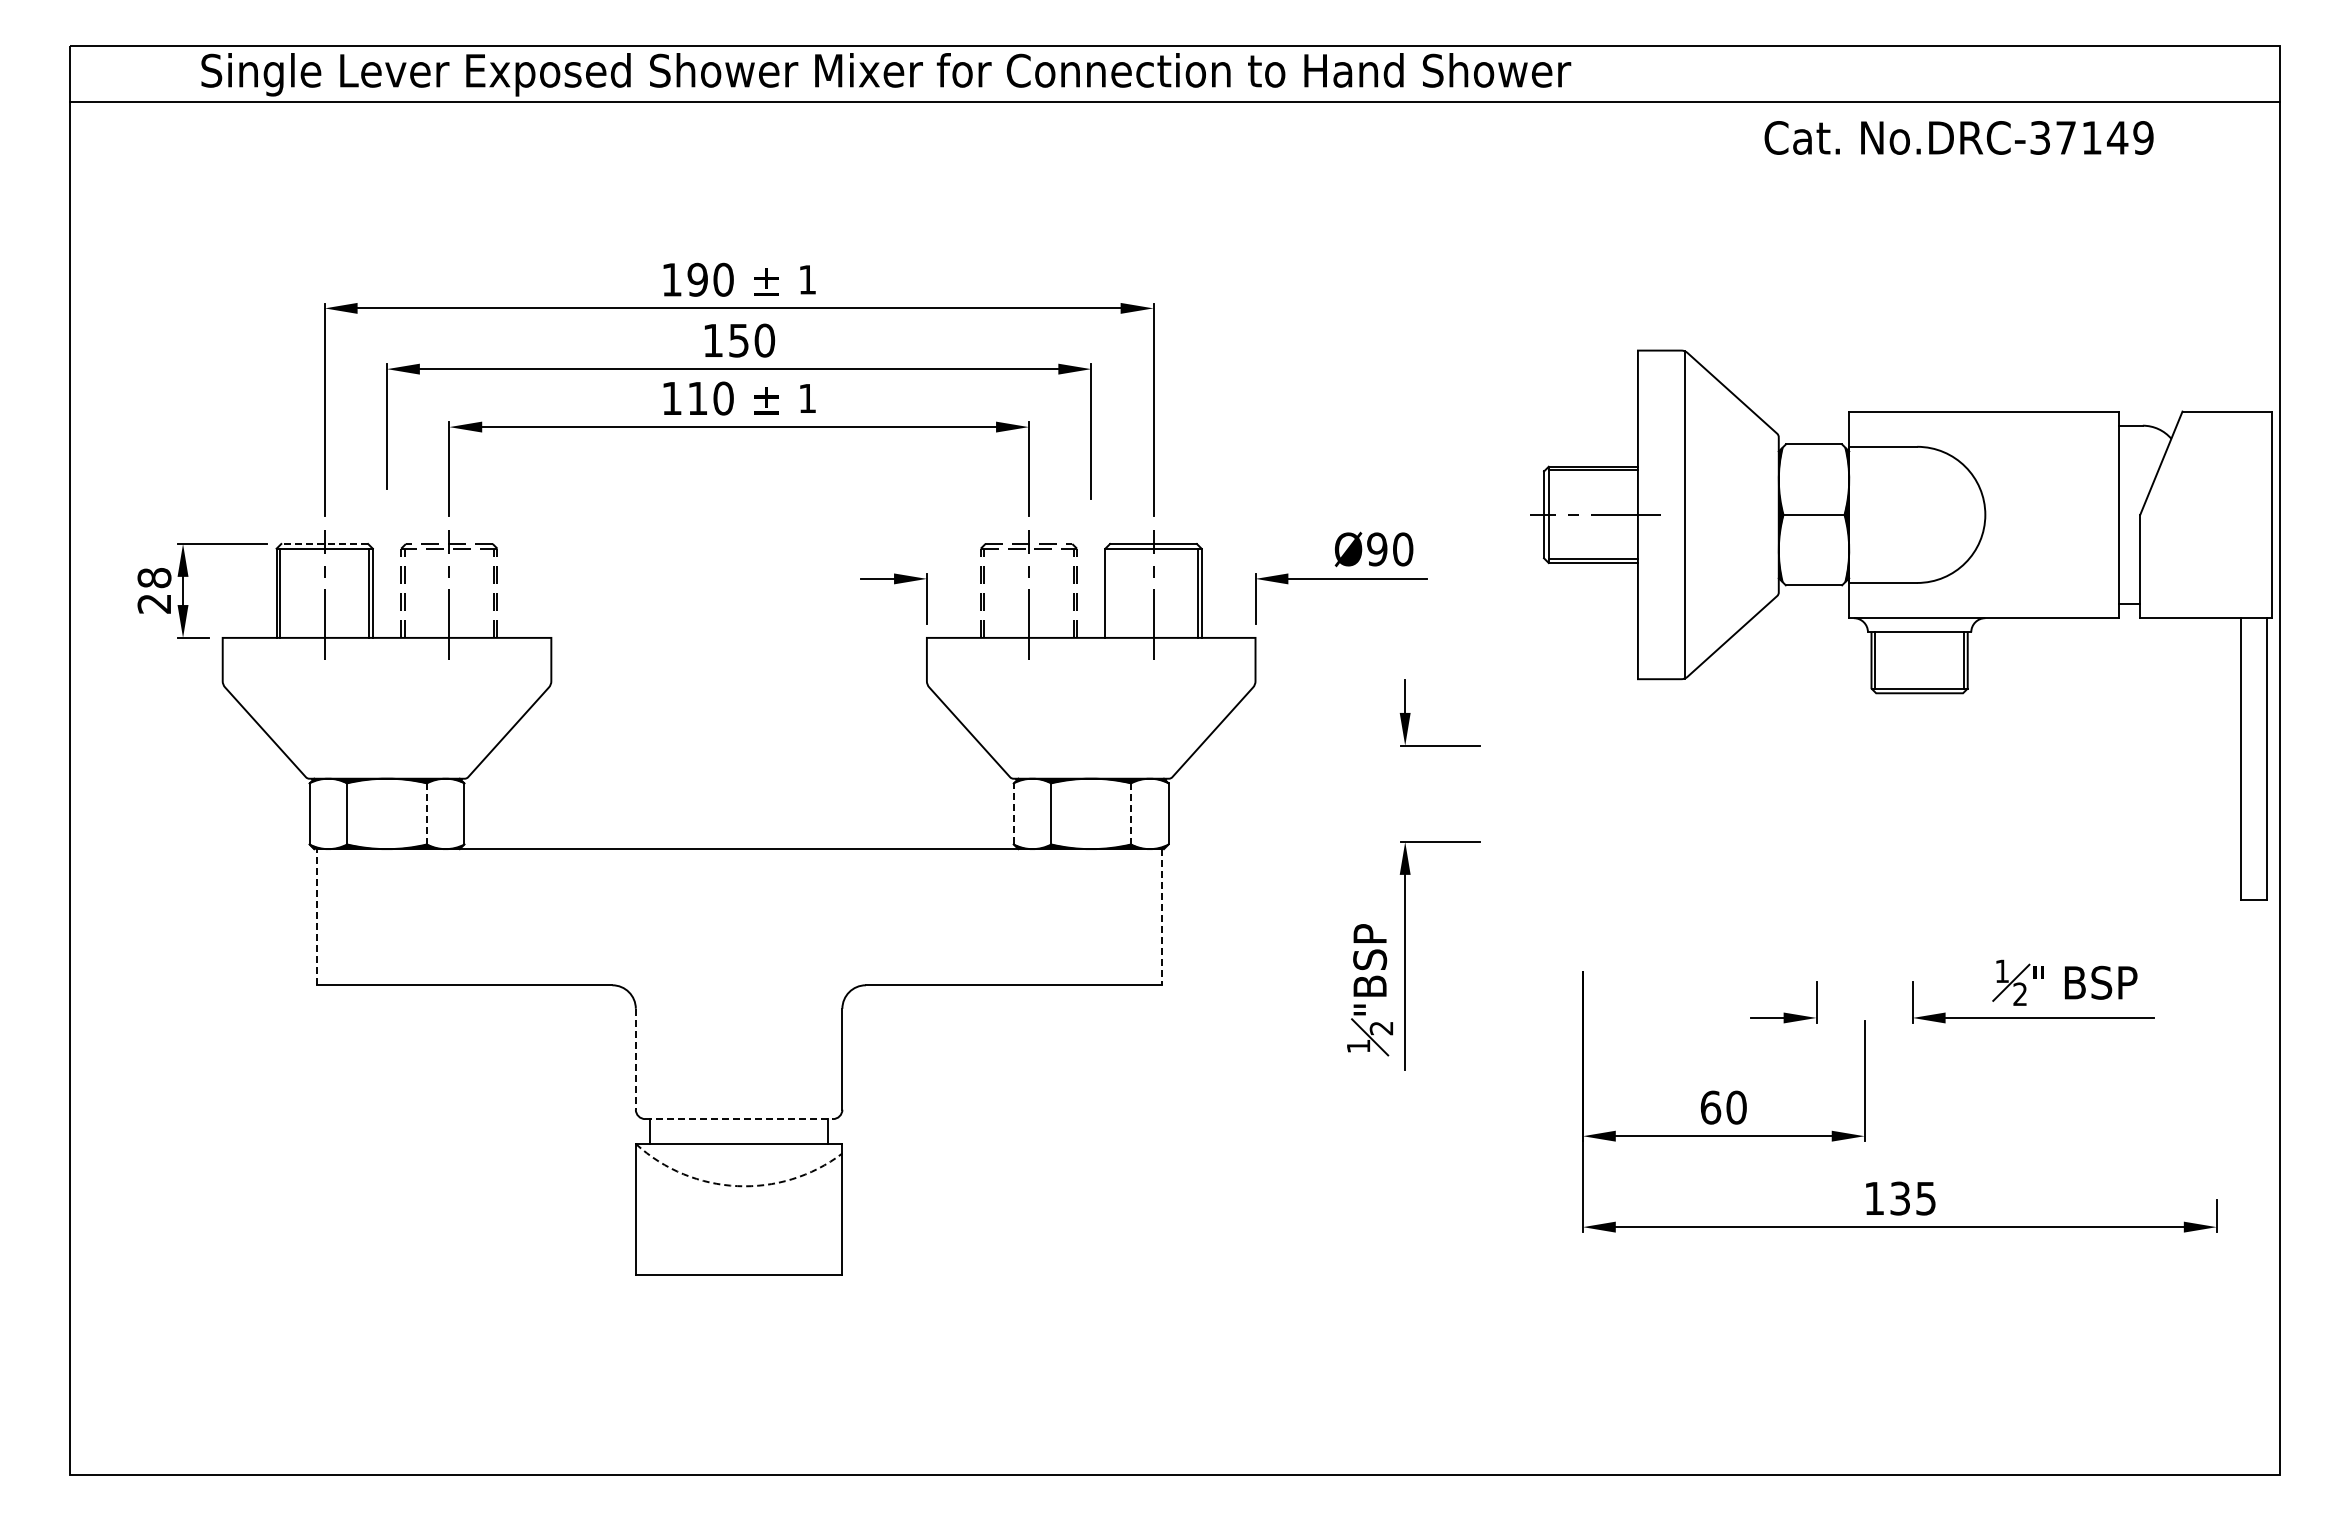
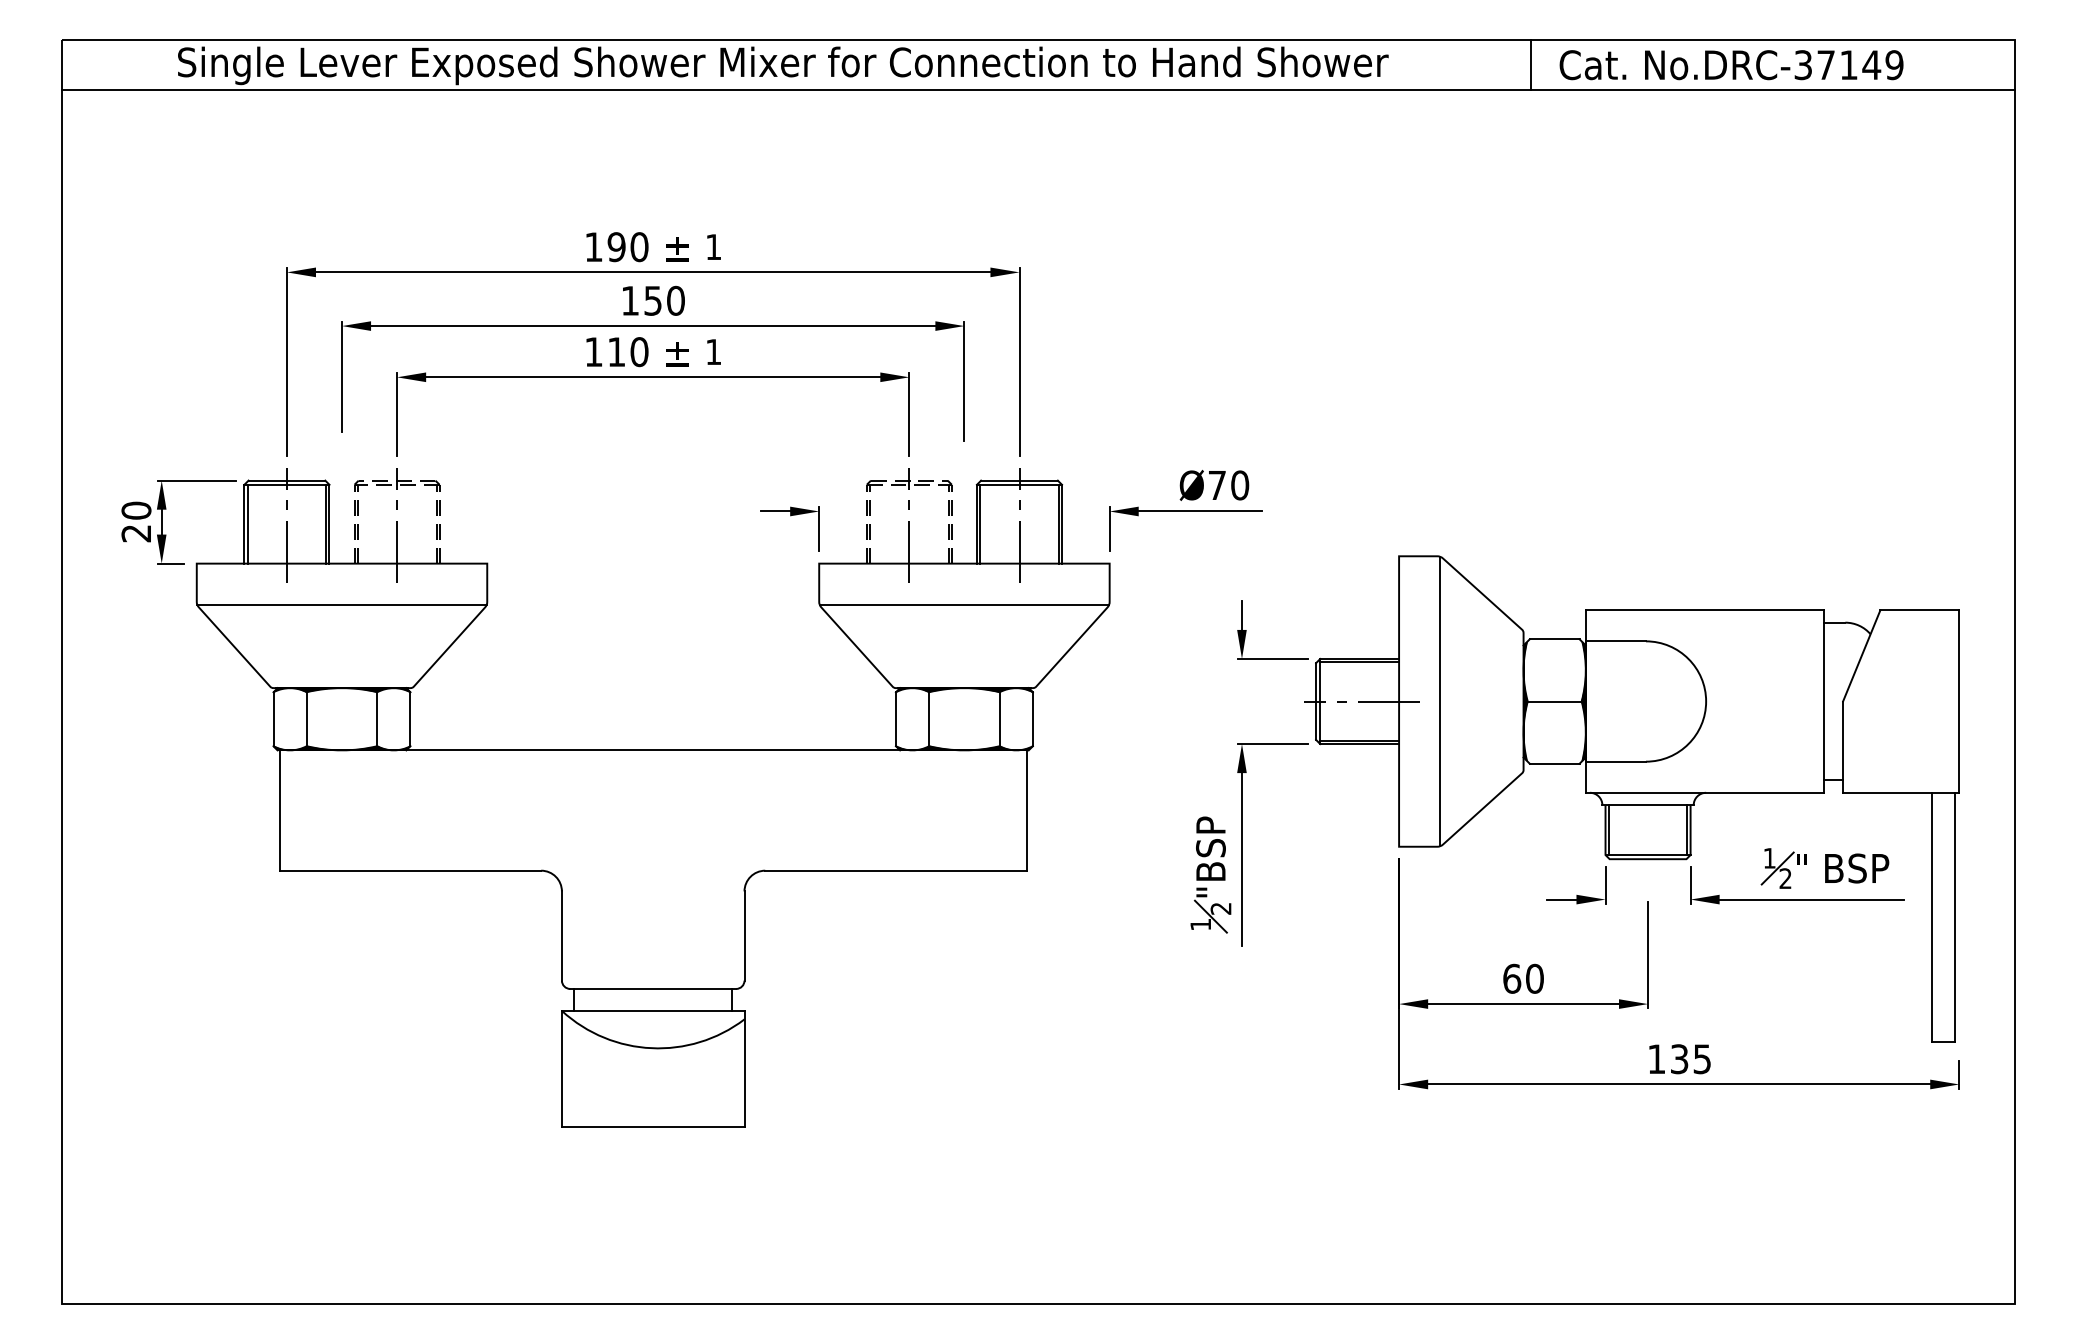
line: (1732, 73) -> (1531, 64), added
text: (1958, 137) -> (1731, 64), moved
line: (324, 544) -> (286, 481), dashed -> solid
text: (1377, 549) -> (1217, 485), Ø90 -> Ø70
text: (154, 577) -> (136, 510), 28 -> 20
line: (1108, 592) -> (979, 523), added
part: (1901, 624) -> (1632, 798), moved
line: (386, 684) -> (341, 604), added
line: (1090, 684) -> (963, 604), added
line: (426, 813) -> (376, 718), dashed -> solid
line: (1013, 813) -> (895, 718), dashed -> solid
line: (1131, 813) -> (1000, 718), dashed -> solid
line: (316, 916) -> (279, 809), dashed -> solid
line: (1161, 917) -> (1026, 810), dashed -> solid
line: (635, 1059) -> (561, 936), dashed -> solid
line: (739, 1119) -> (653, 989), dashed -> solid
arc: (737, 1186) -> (651, 1048), dashed -> solid

